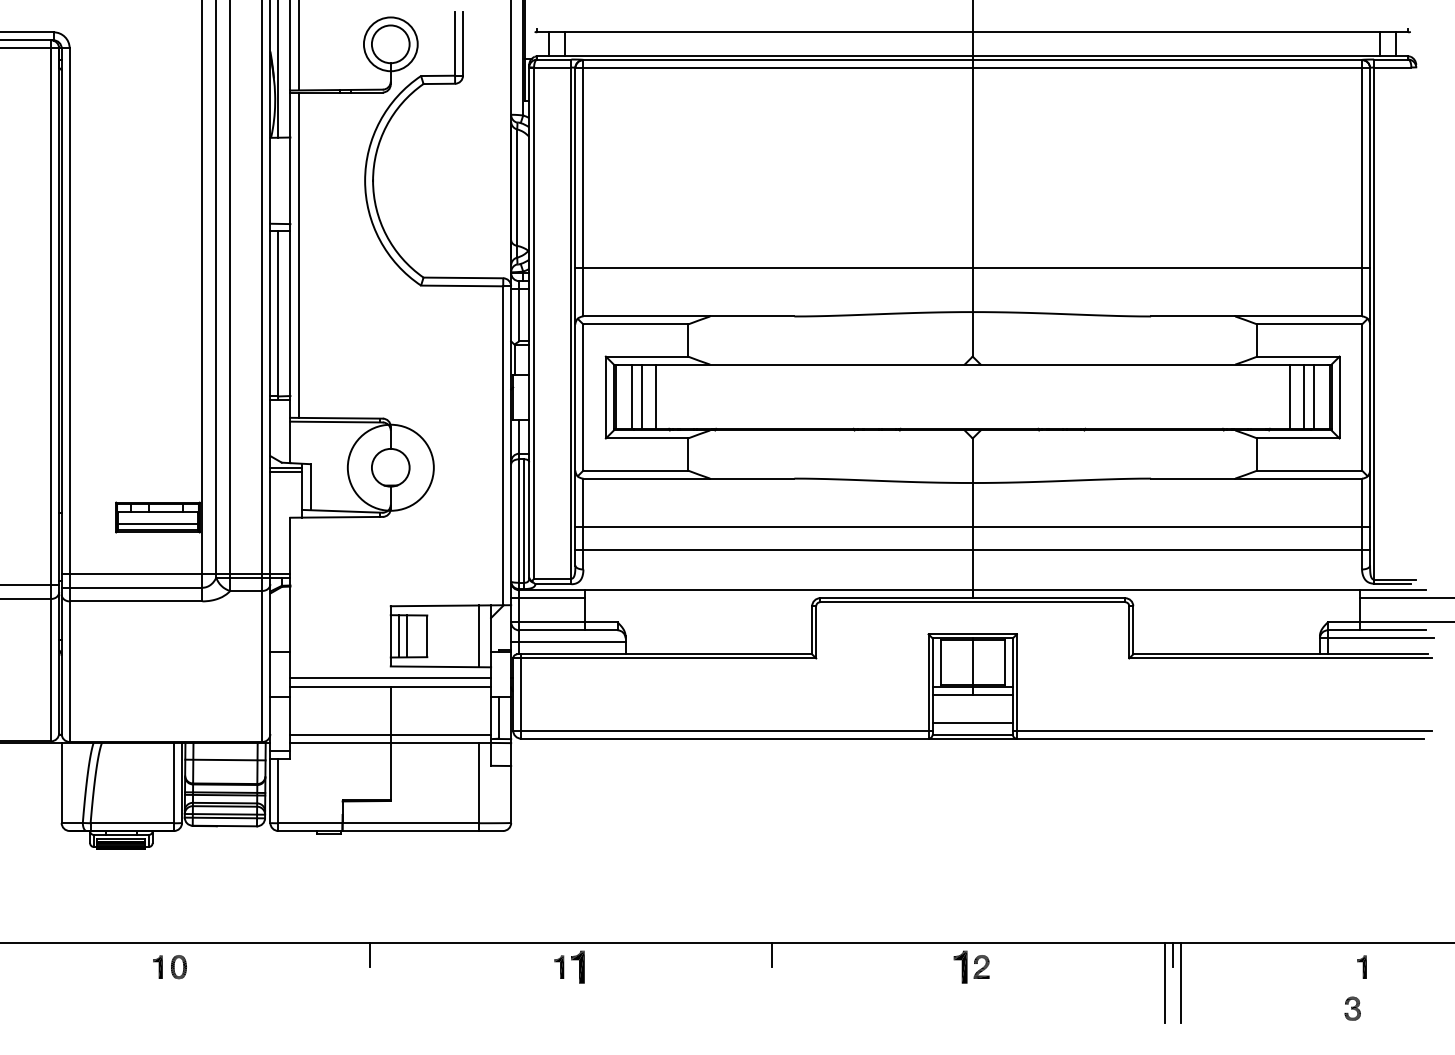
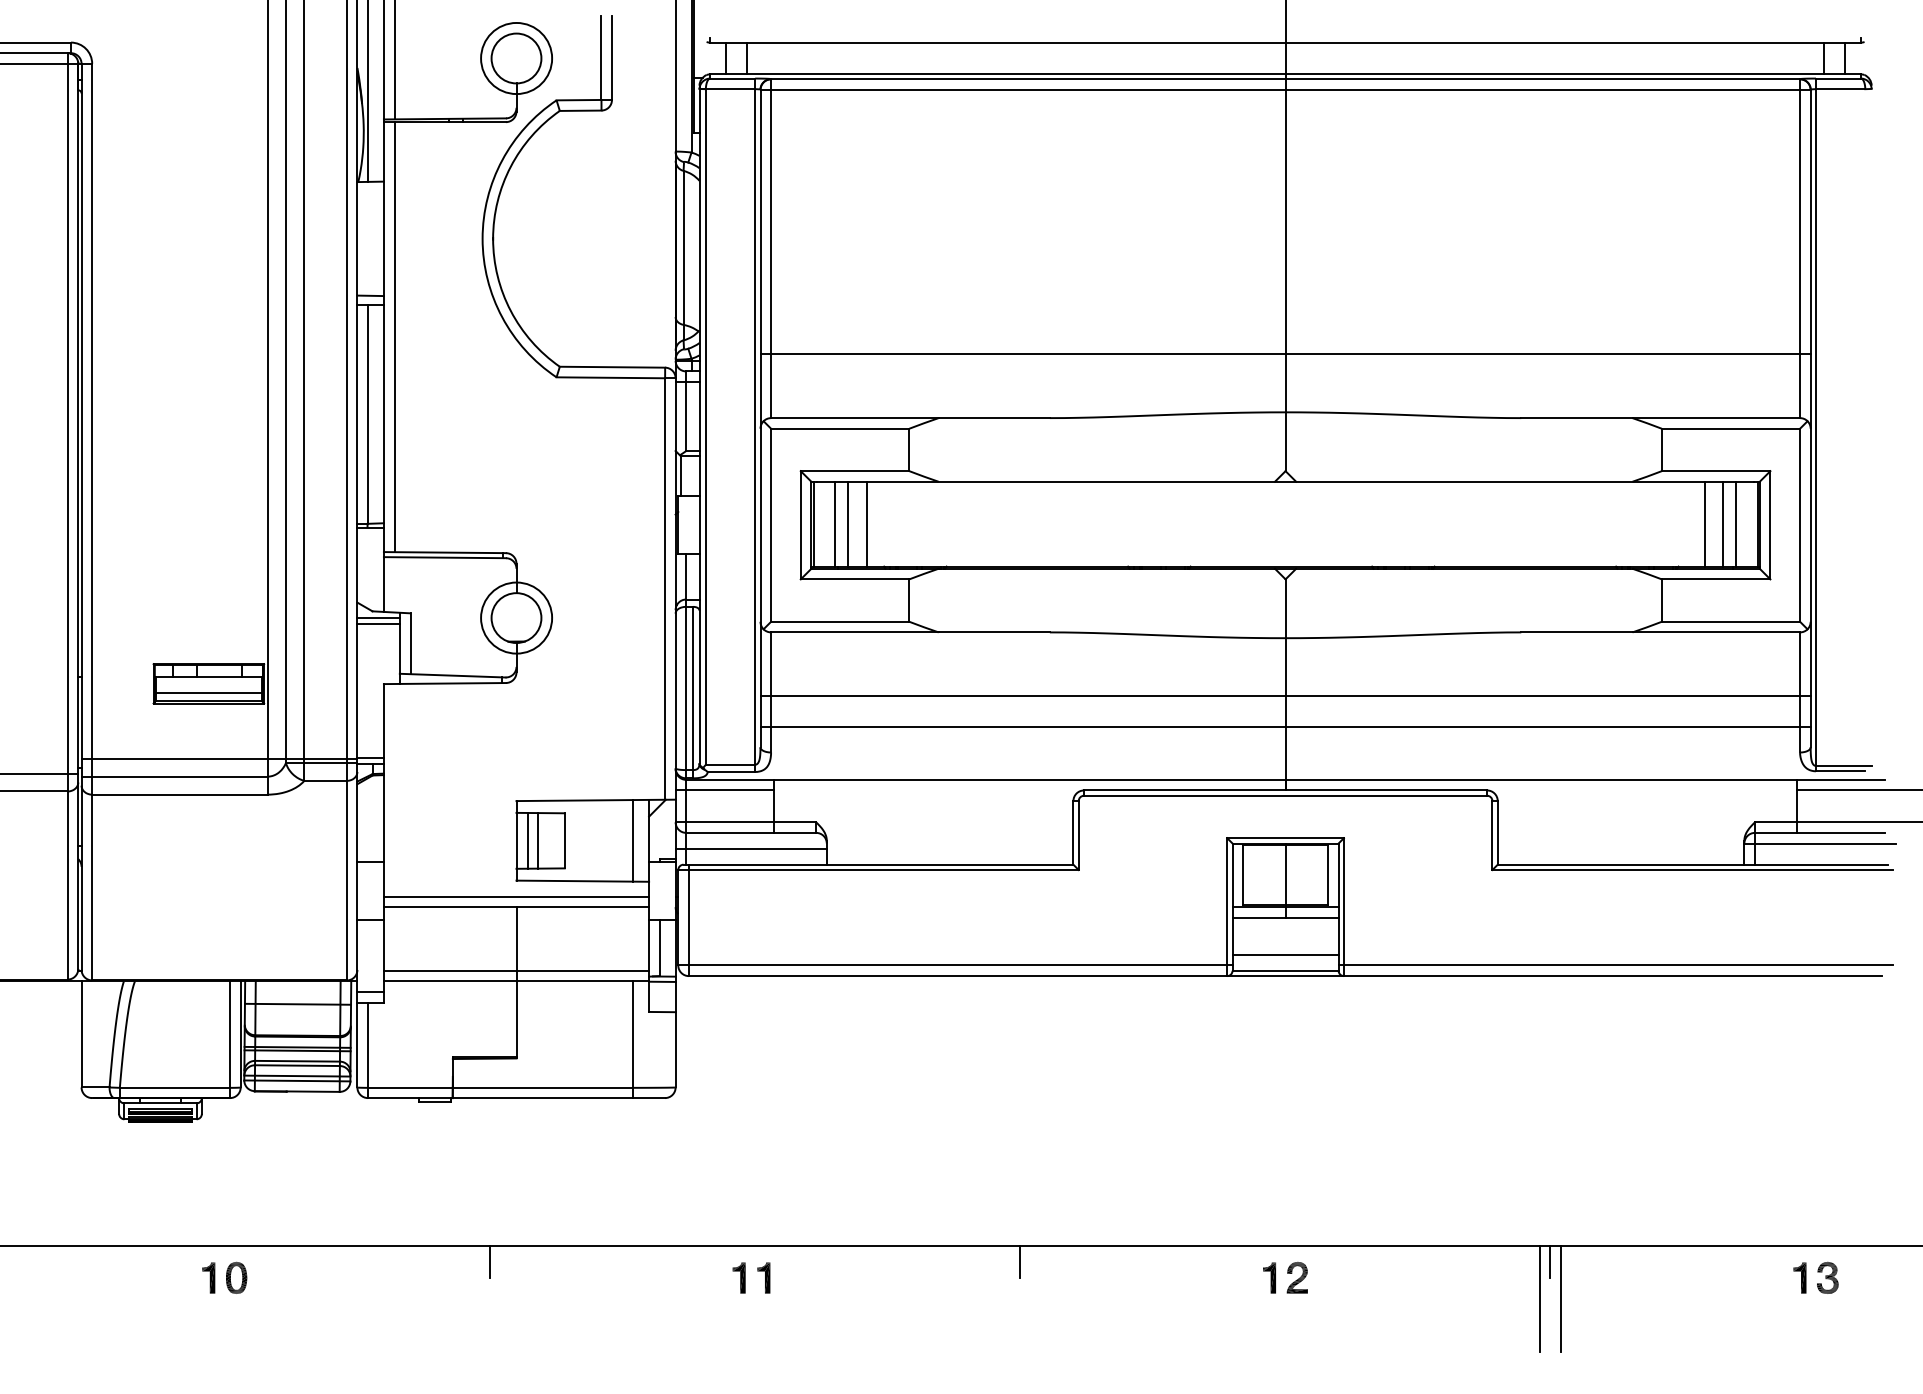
circle: (390, 467) -> (516, 617), size x0.62
part: (577, 966) -> (763, 1277), size x0.71
part: (960, 966) -> (1269, 1277), size x0.71
part: (1352, 1008) -> (1827, 1277), moved

